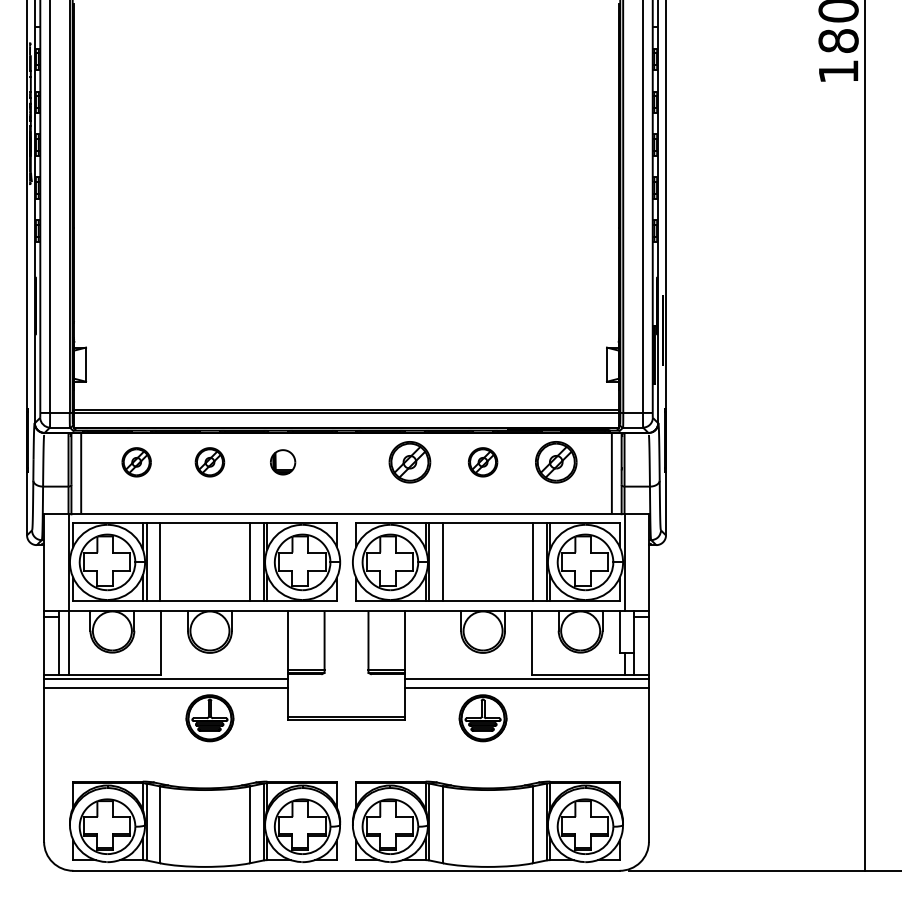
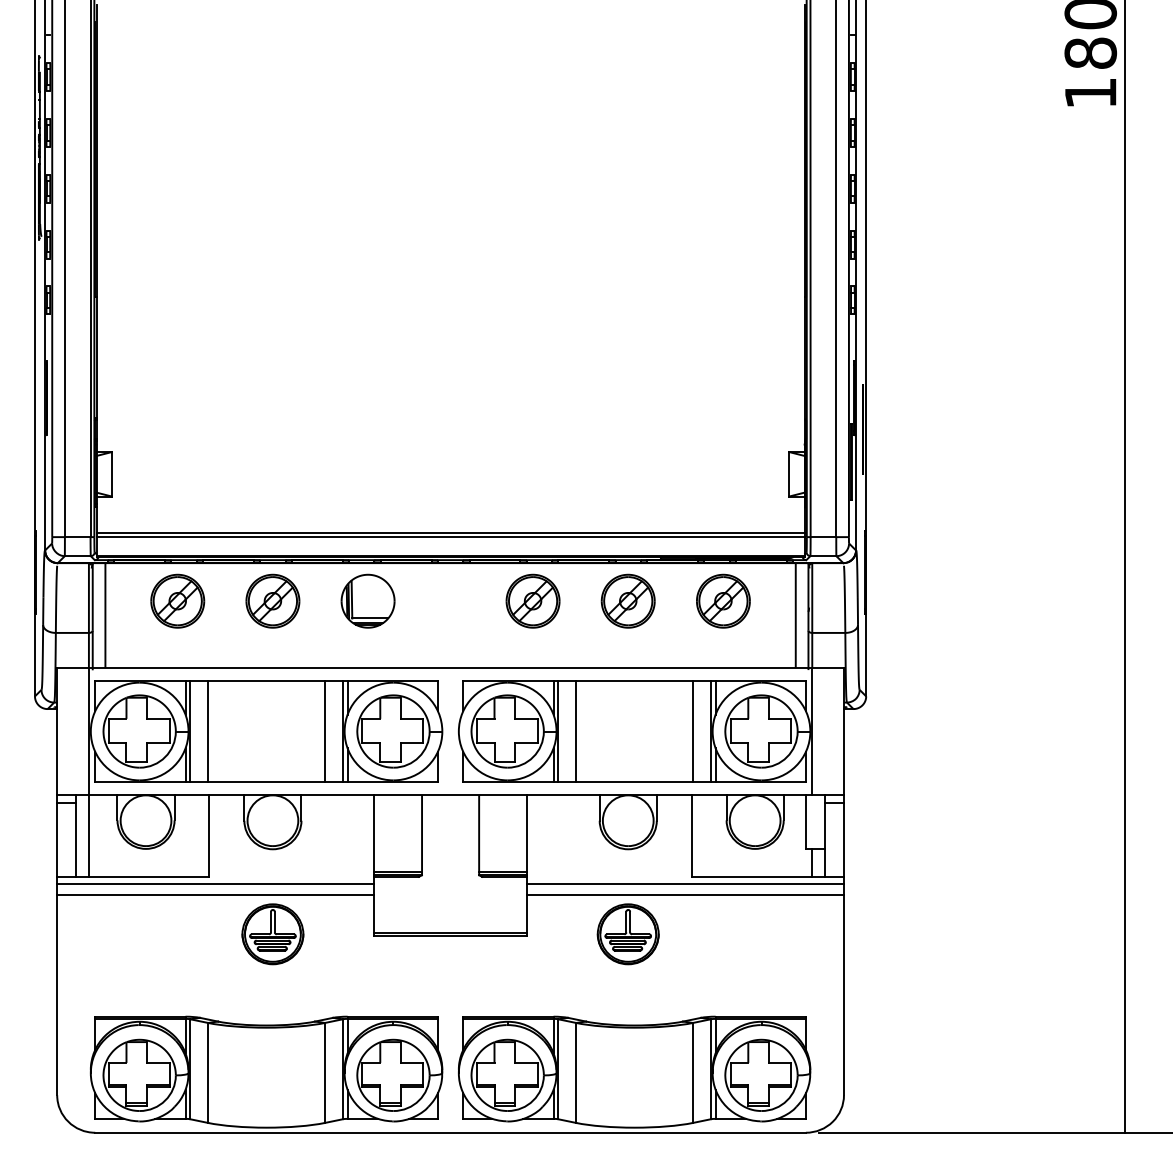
part: (136, 462) -> (177, 601), size x1.43
part: (209, 462) -> (272, 601), size x1.43
part: (282, 462) -> (367, 601), size x1.67
part: (482, 462) -> (627, 601), size x1.43

